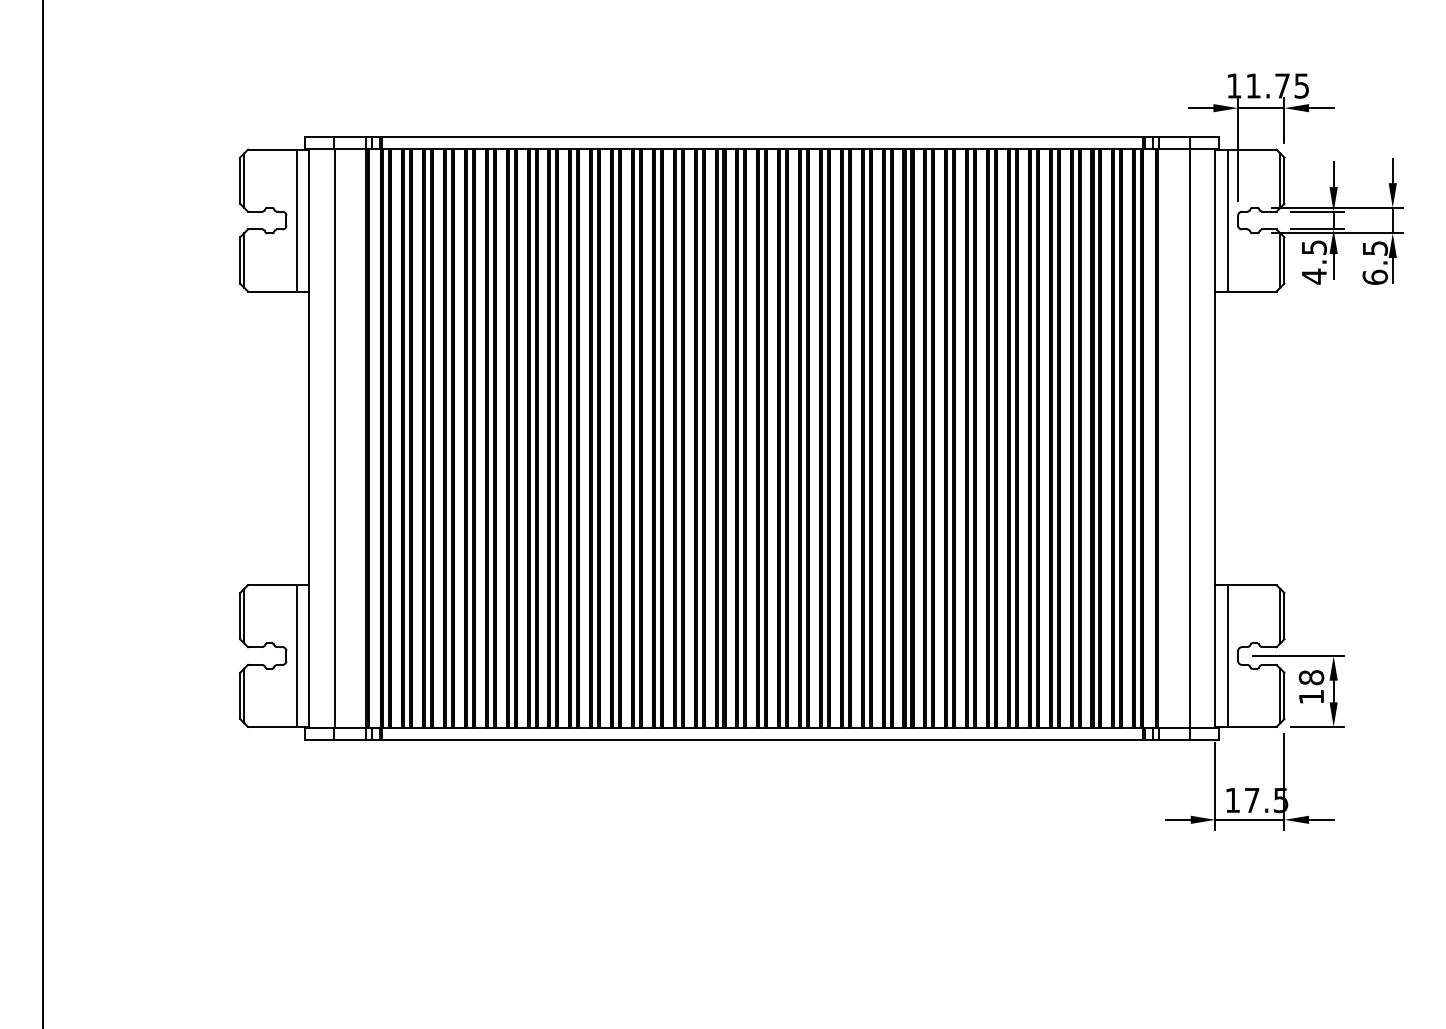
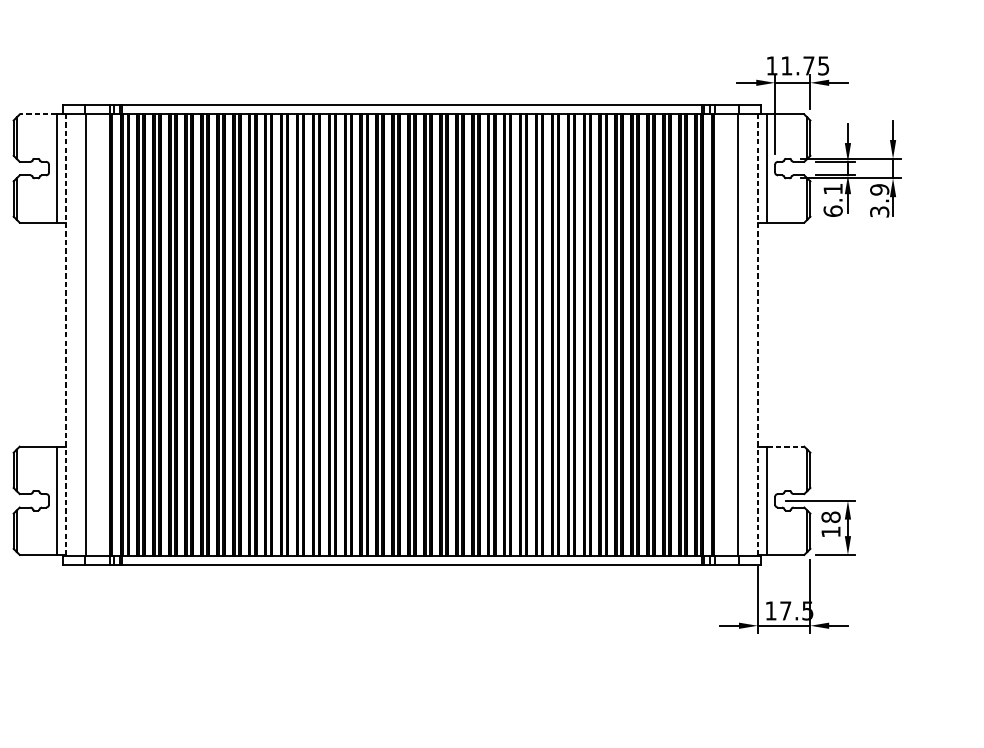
line: (271, 149) -> (37, 114), solid -> dashed
text: (1313, 262) -> (832, 200), 4.5 -> 6.1
text: (1374, 262) -> (879, 200), 6.5 -> 3.9
line: (309, 438) -> (66, 334), solid -> dashed
line: (1215, 438) -> (757, 334), solid -> dashed
line: (1252, 585) -> (786, 446), solid -> dashed

